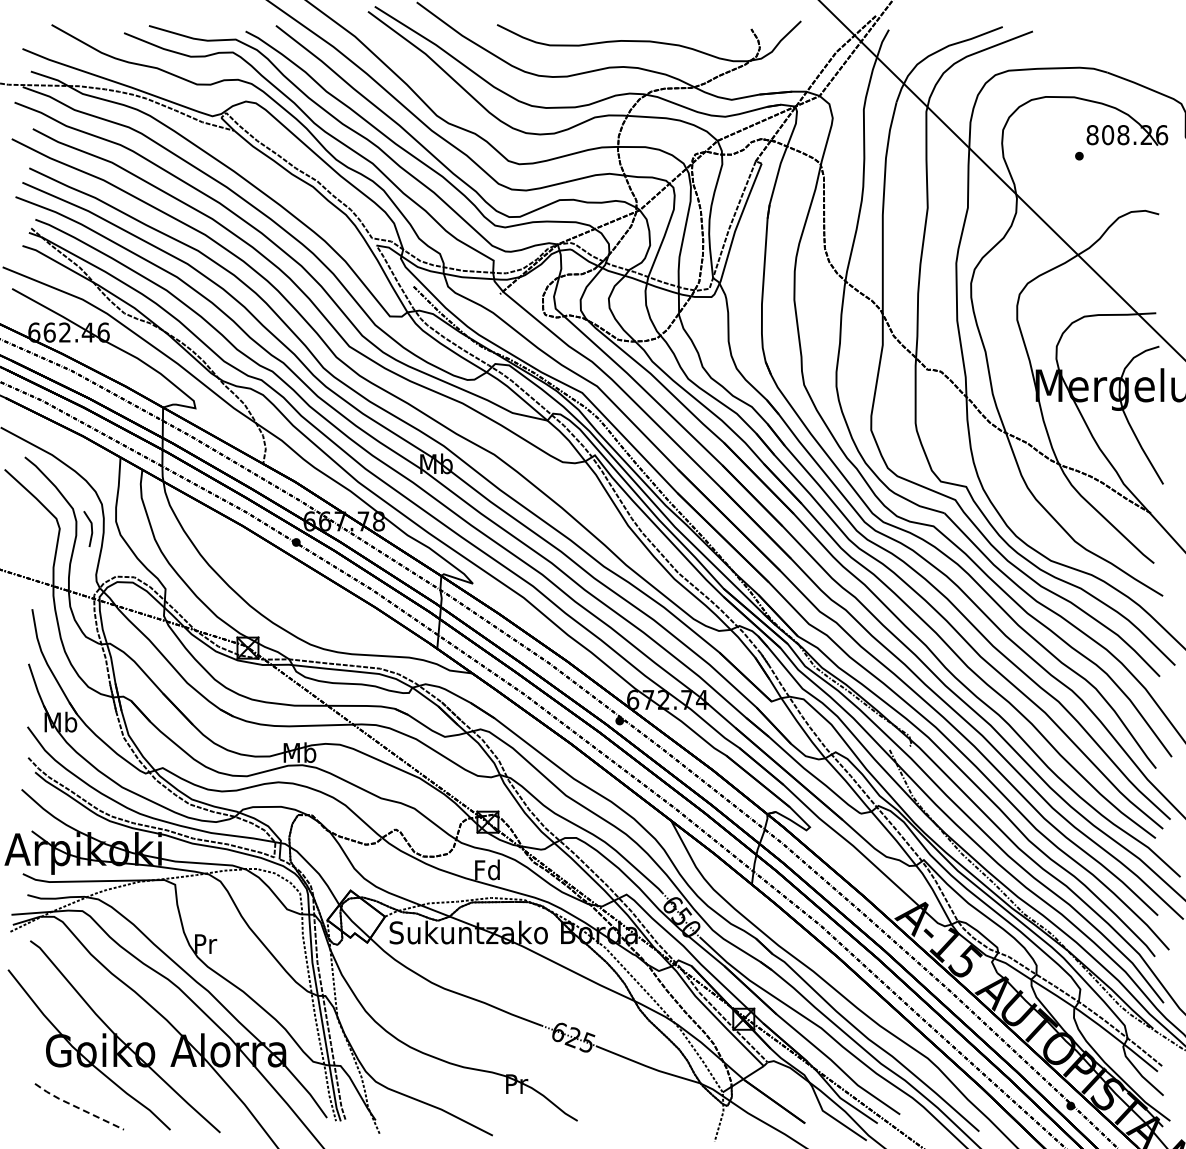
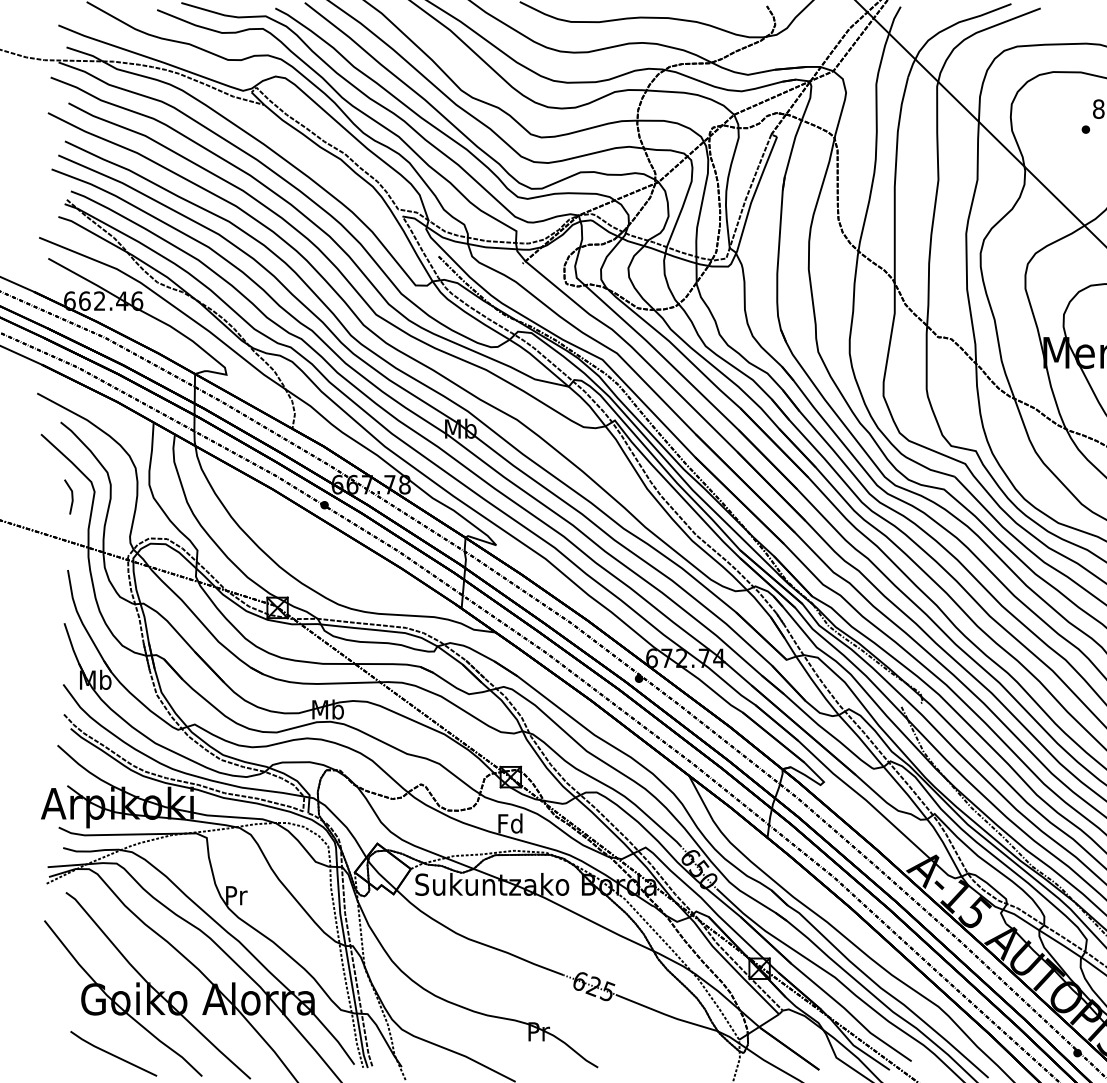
line: (91, 528) -> (71, 496), moved
line: (77, 1107) -> (111, 1054), dashed -> solid

